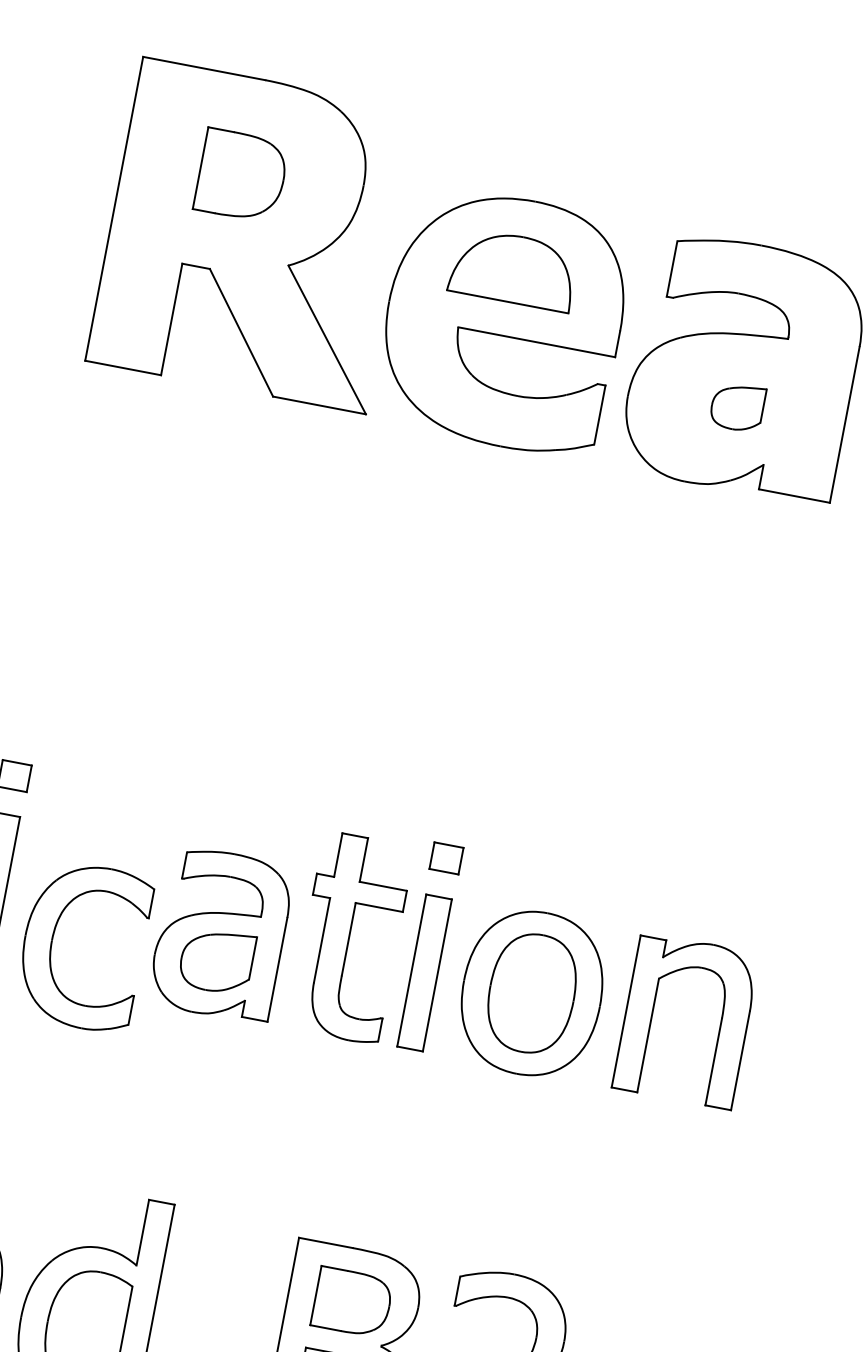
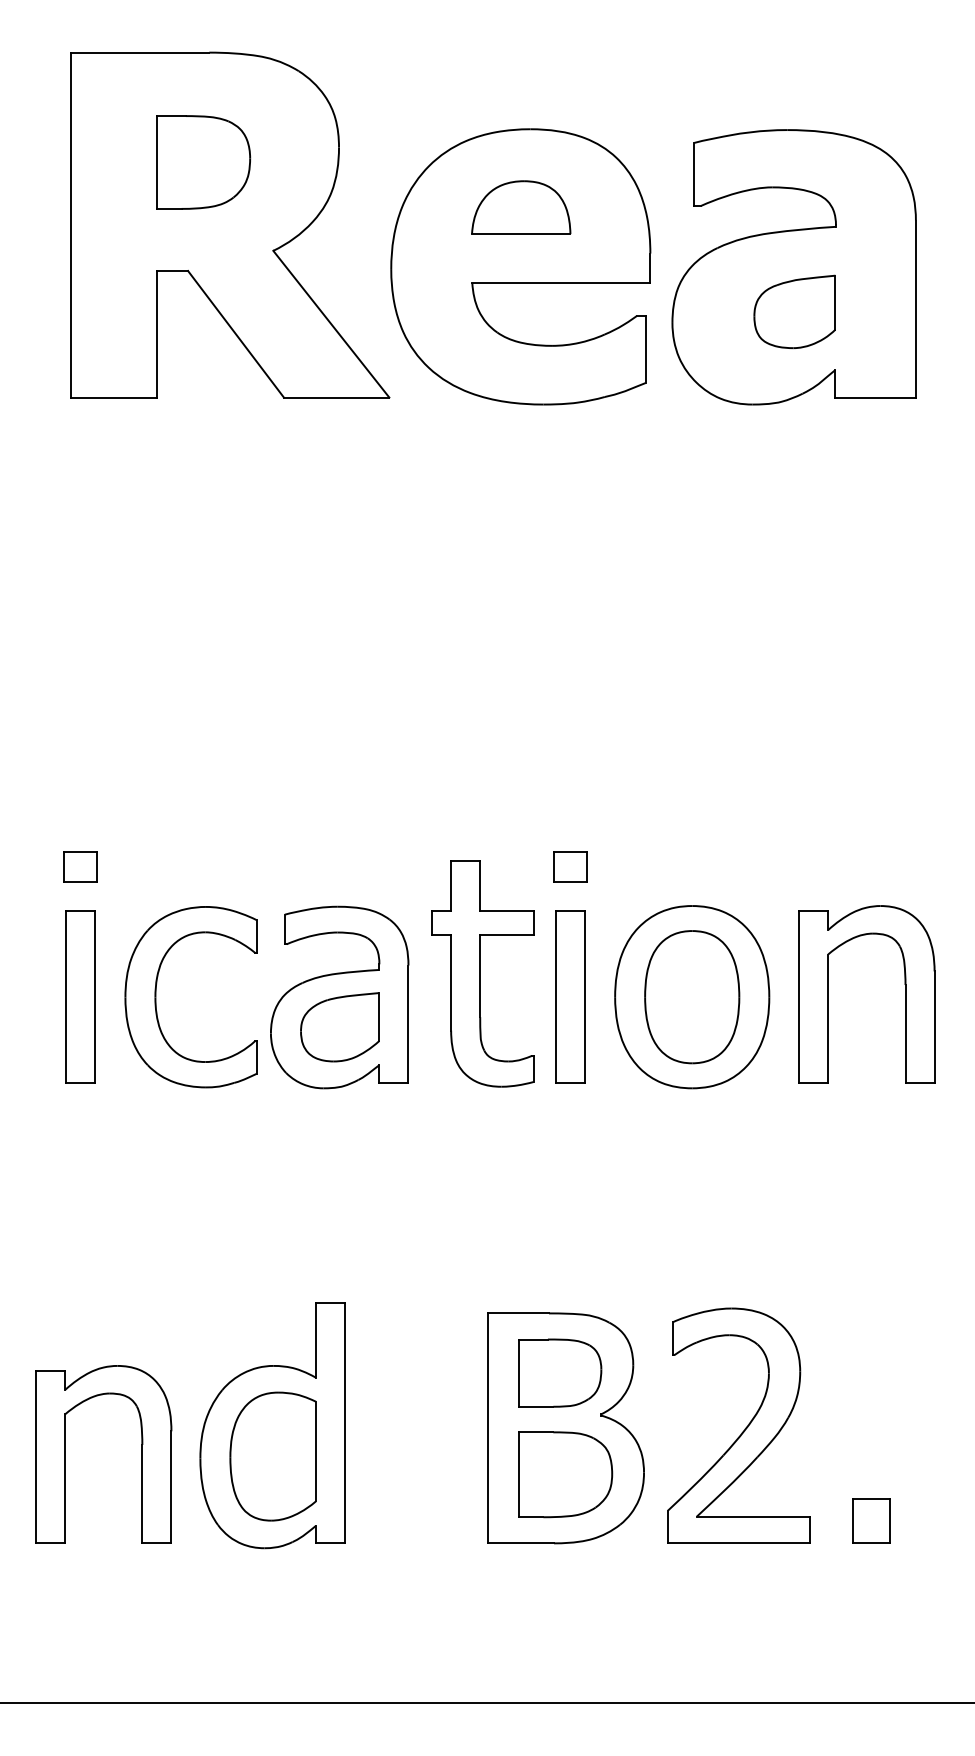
part: (514, 269) -> (521, 207), size x0.71
part: (737, 406) -> (794, 311), size x1.43
part: (52, 940) -> (156, 997), moved

